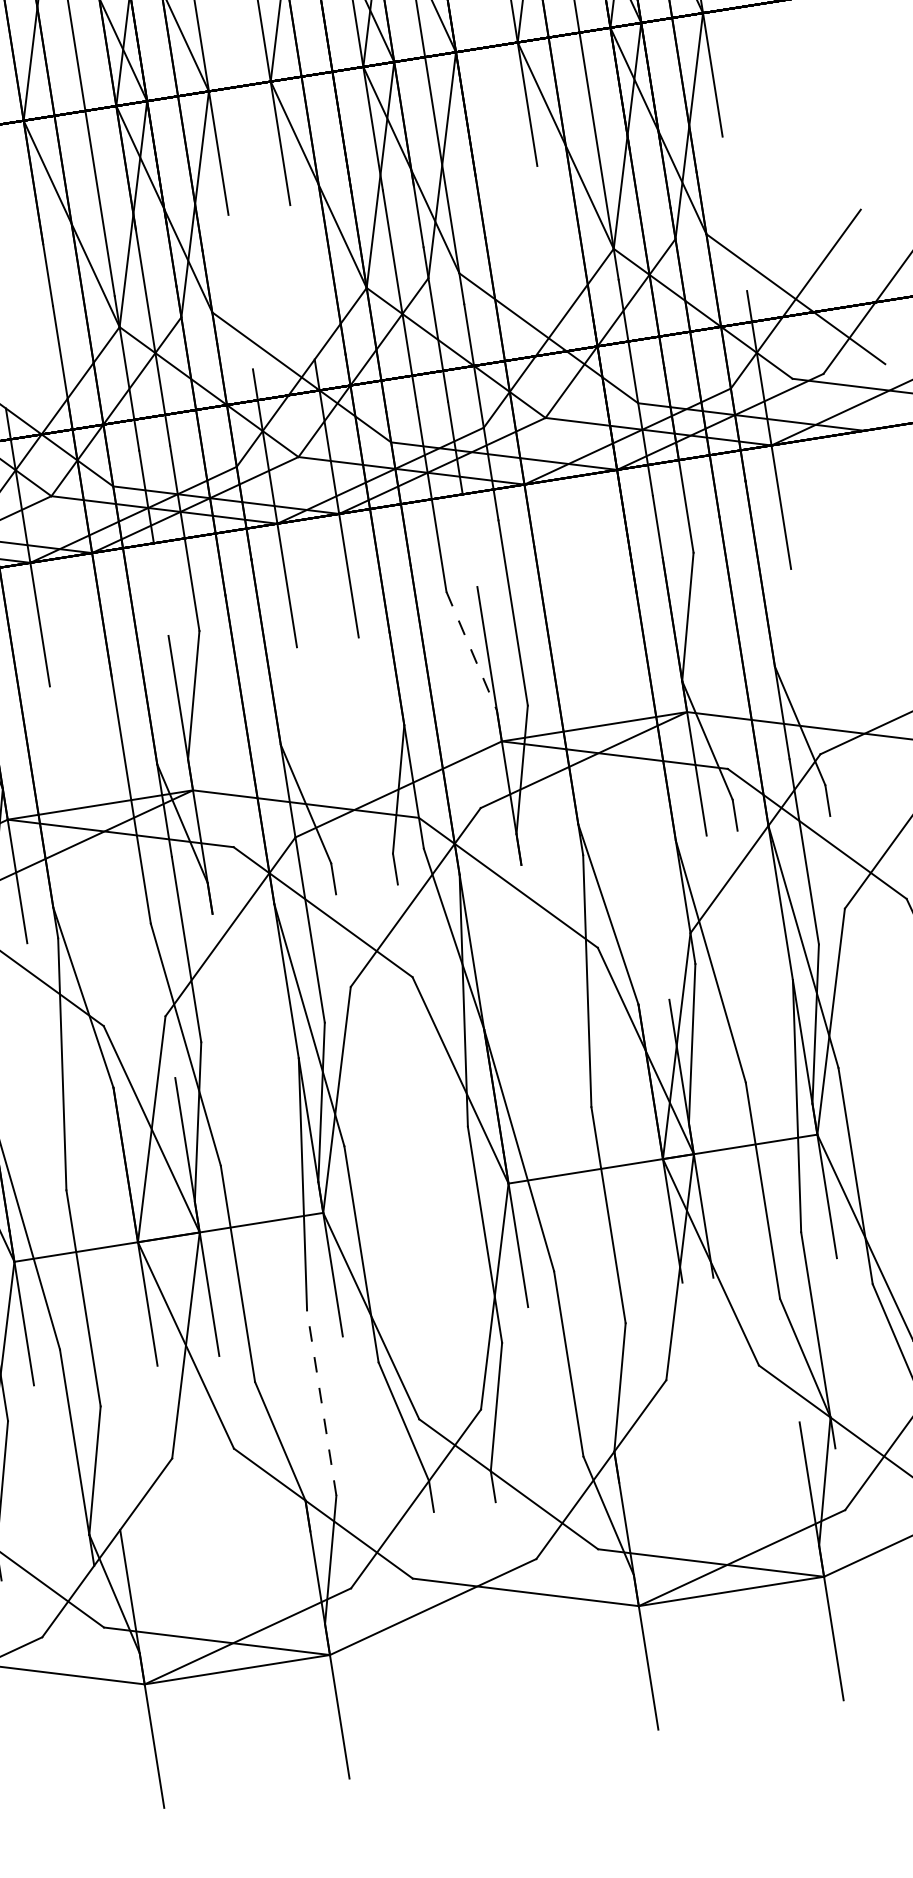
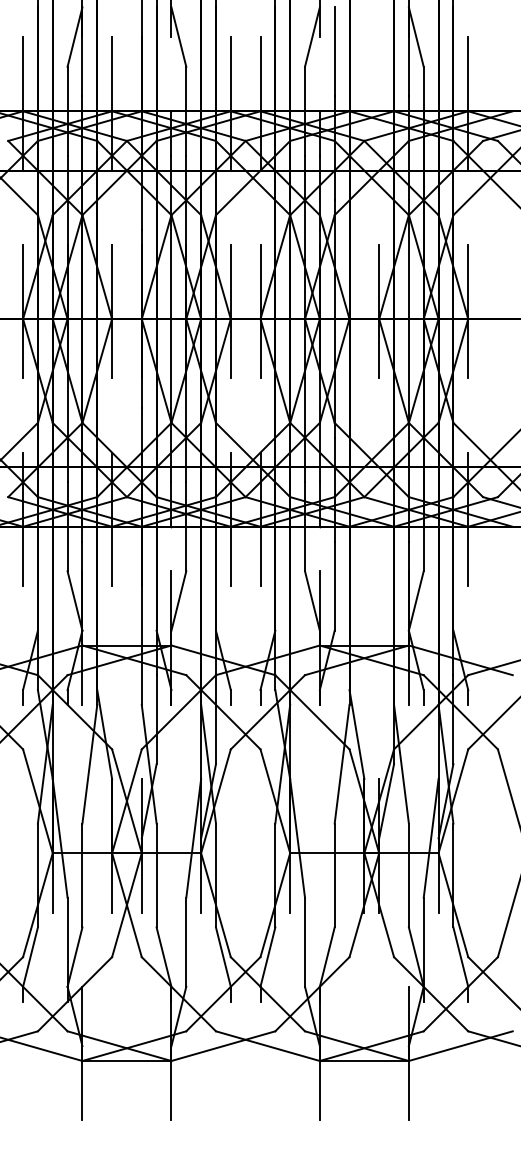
line: (471, 650) -> (312, 600), dashed -> solid
line: (322, 1403) -> (186, 942), dashed -> solid

